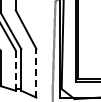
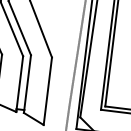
line: (15, 70) -> (19, 83), dashed -> solid
line: (36, 72) -> (48, 90), dashed -> solid

